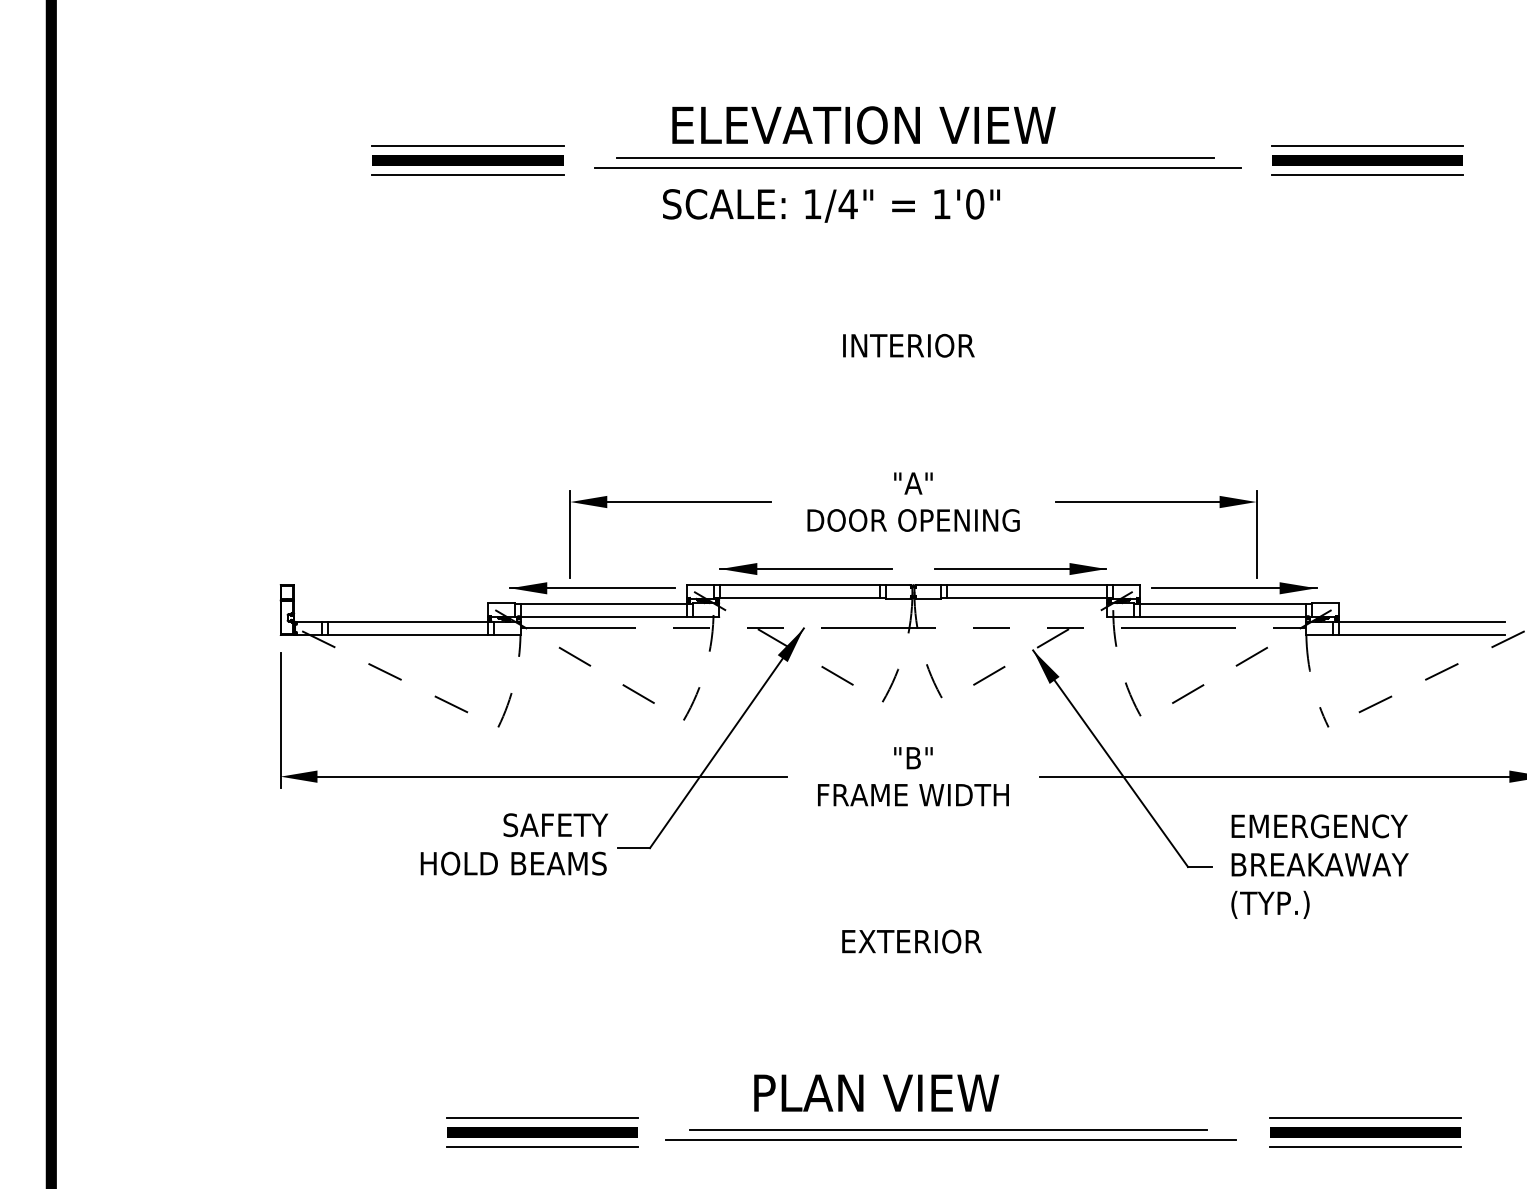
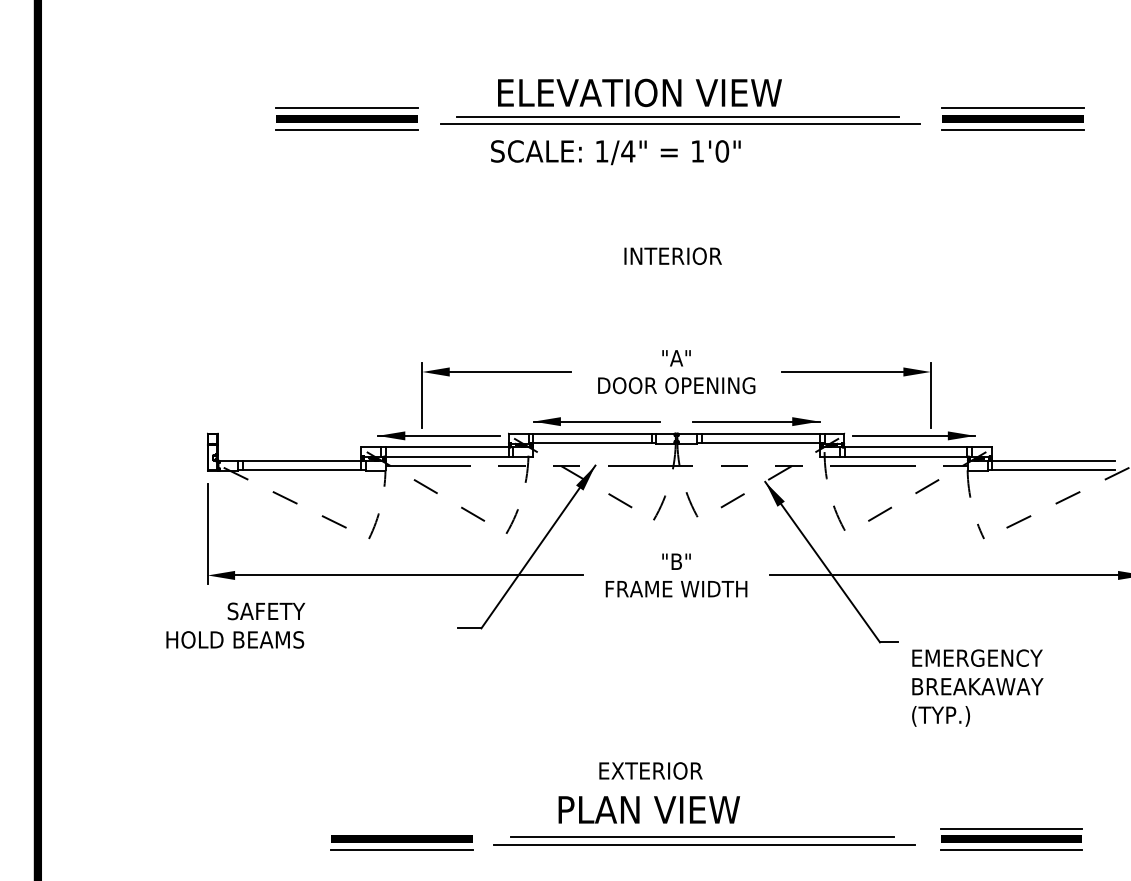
text: (514, 844) -> (235, 625), moved
text: (1319, 866) -> (977, 687), moved
text: (911, 941) -> (650, 770), moved
line: (542, 1118) -> (401, 828), removed

